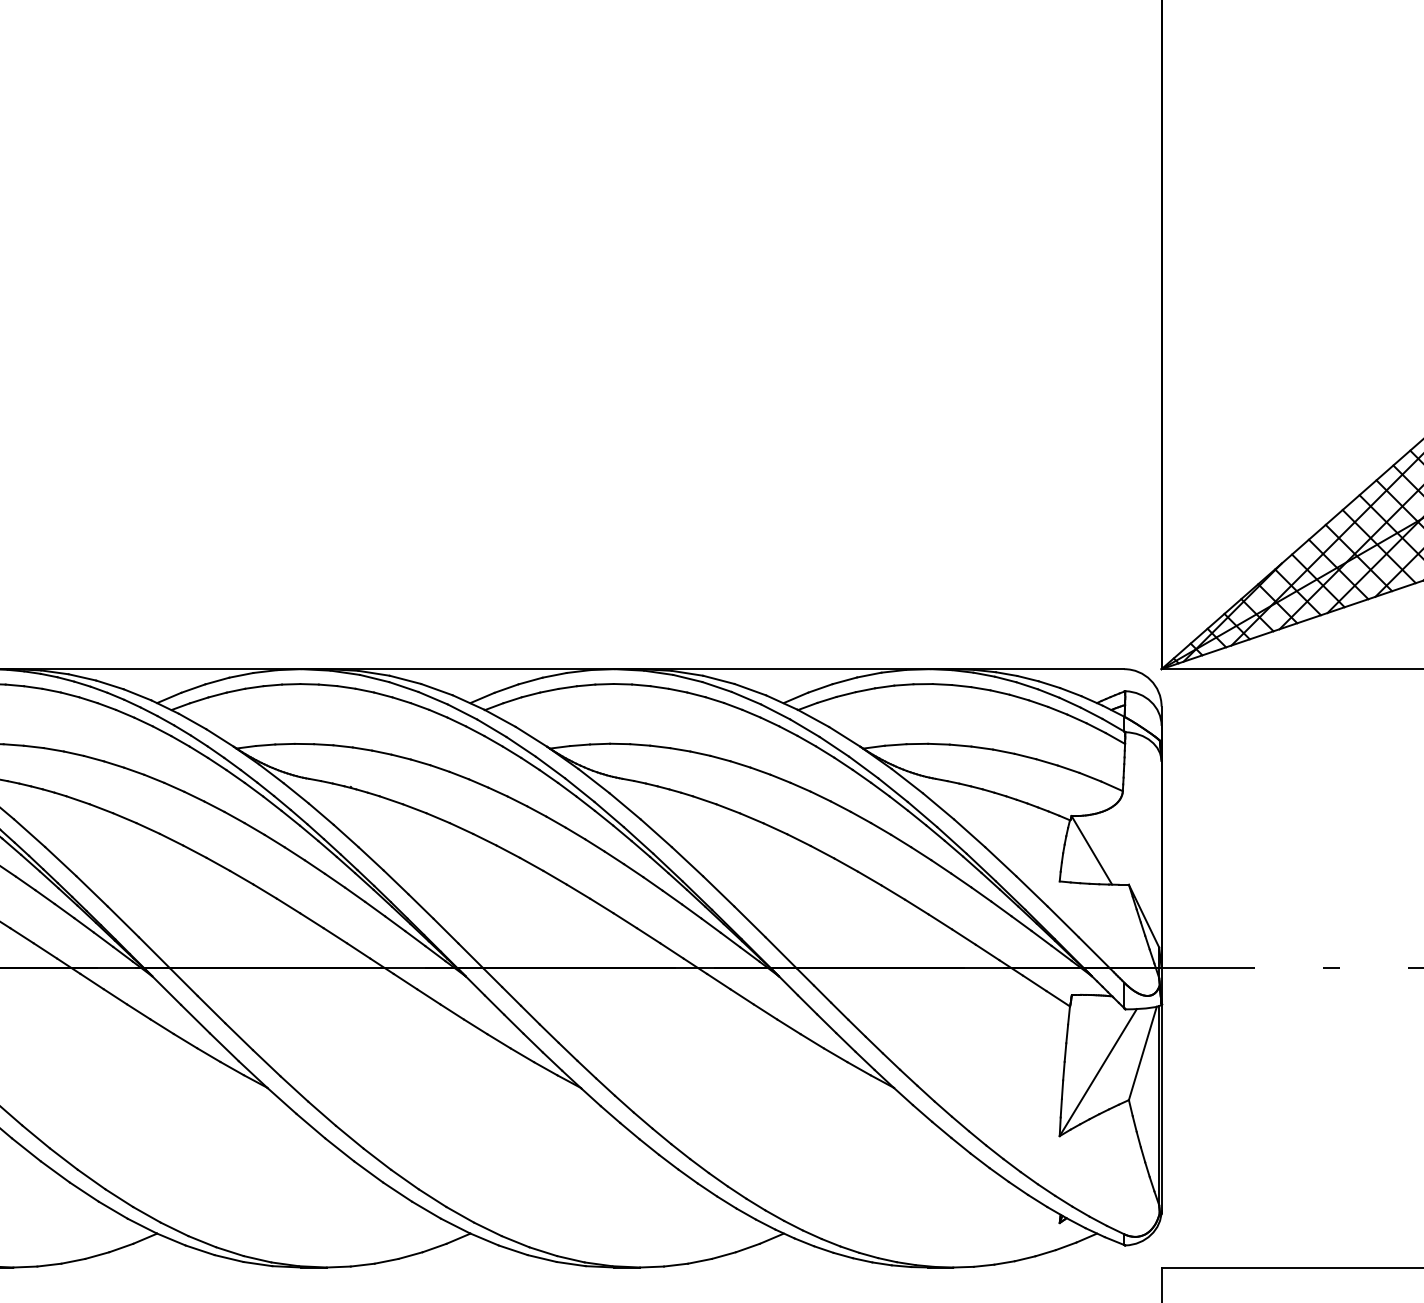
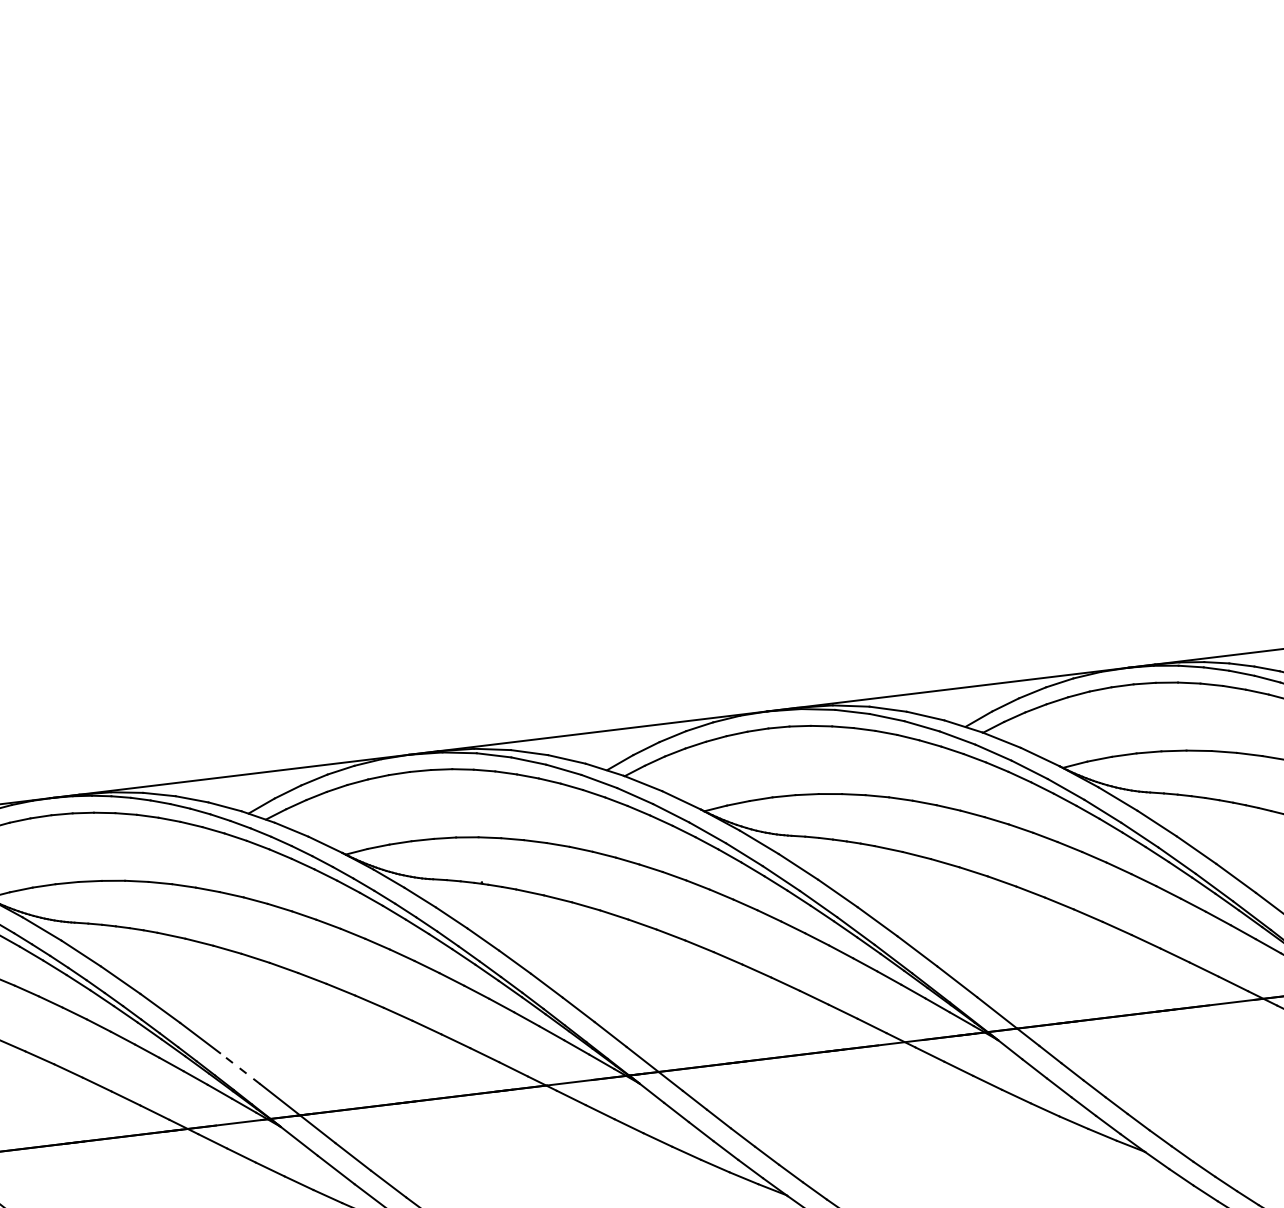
line: (123, 921) -> (240, 1068), solid -> dashed

